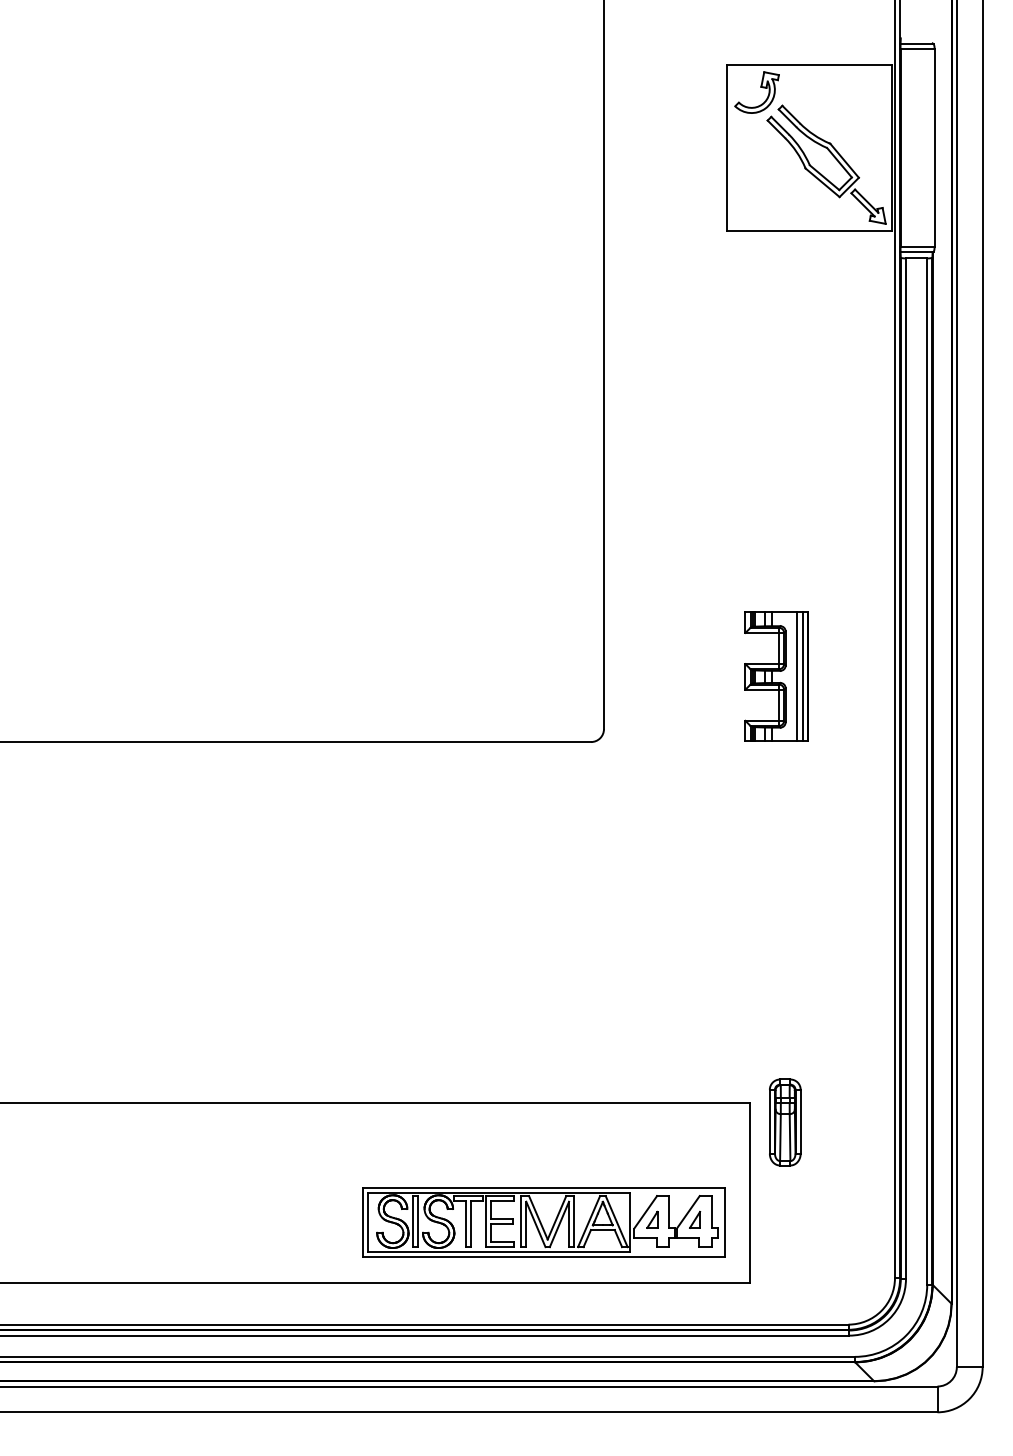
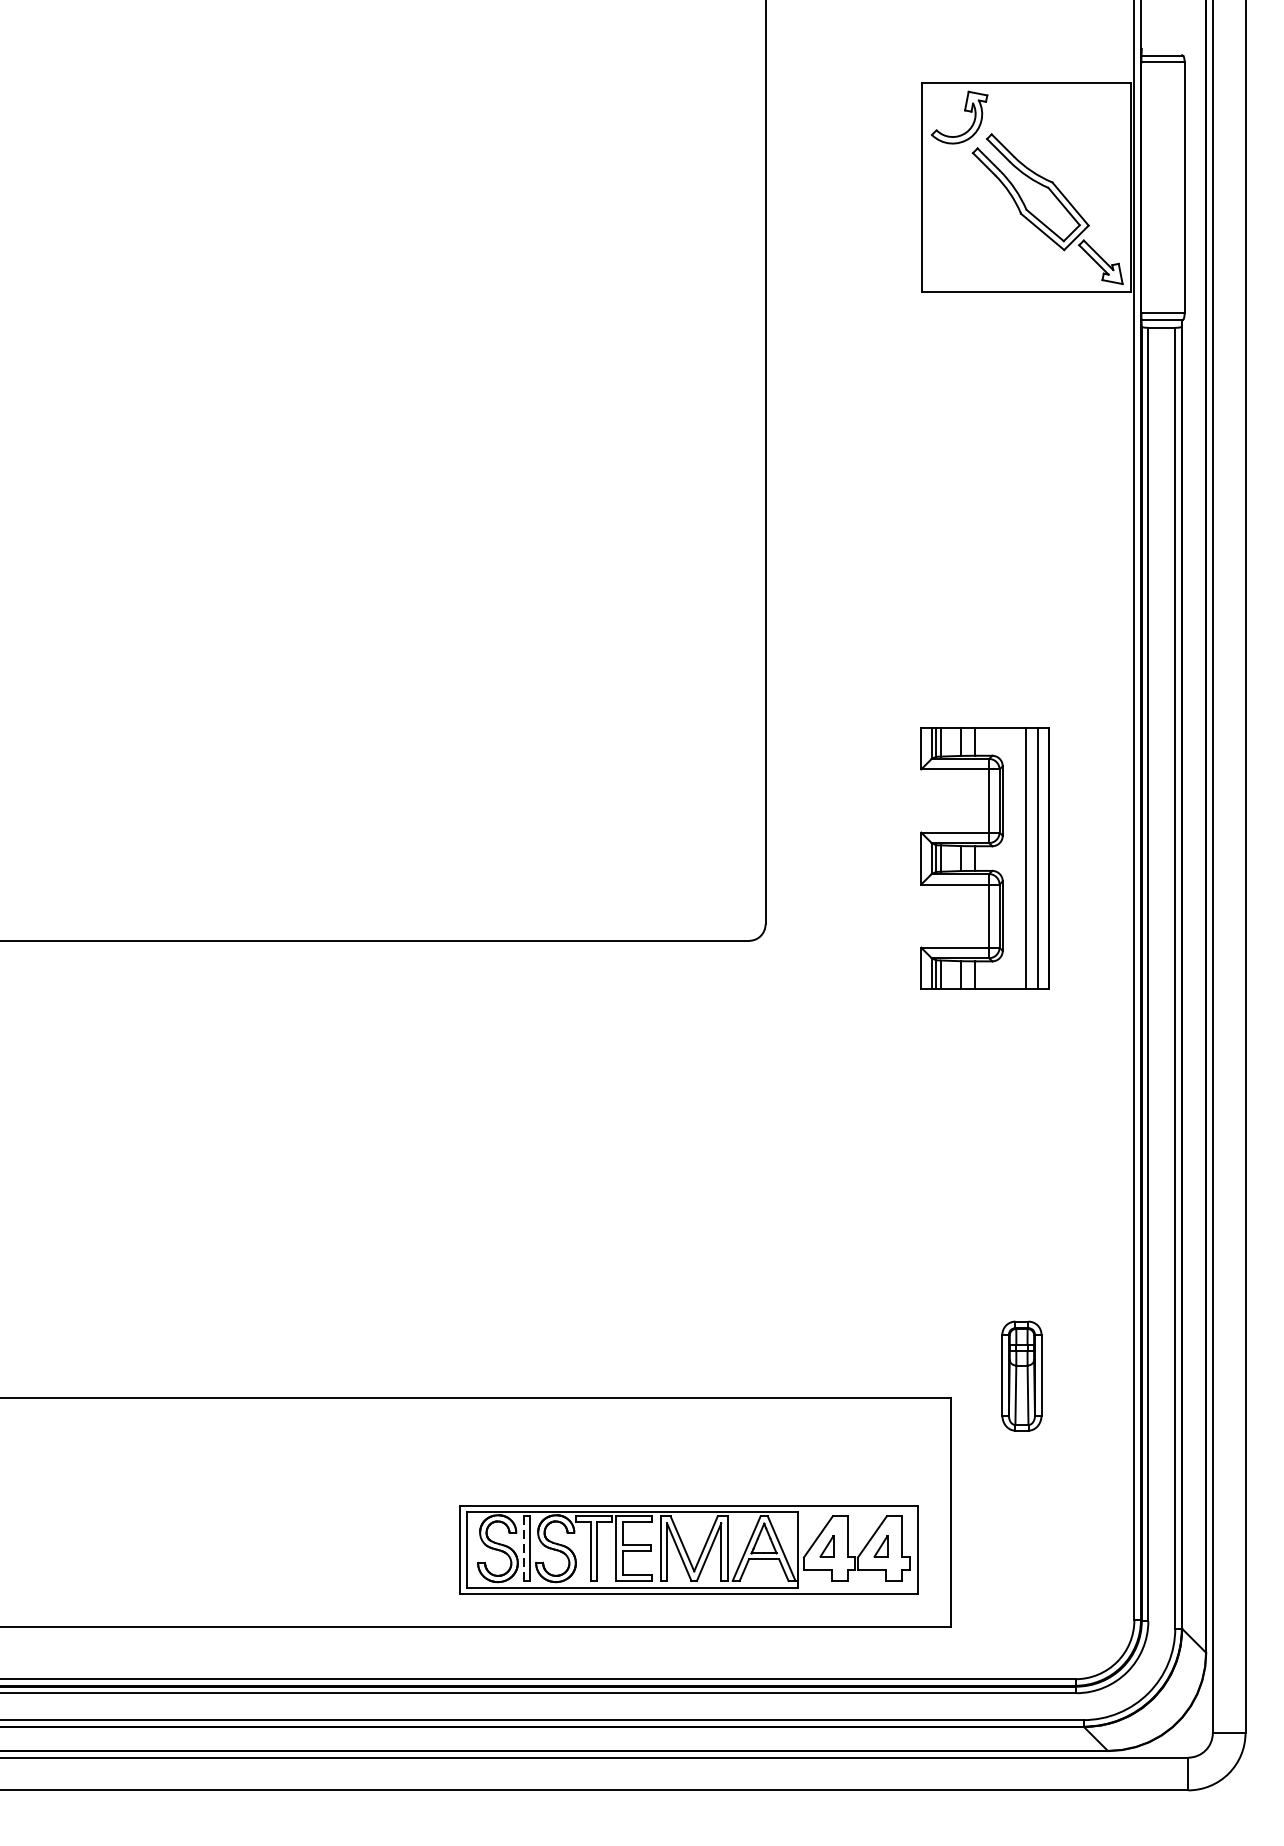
part: (776, 676) -> (984, 857), size x1.6
part: (785, 1122) -> (1022, 1376), moved
line: (413, 1221) -> (524, 1548), solid -> dashed

